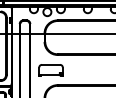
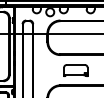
part: (50, 70) -> (75, 70), moved

